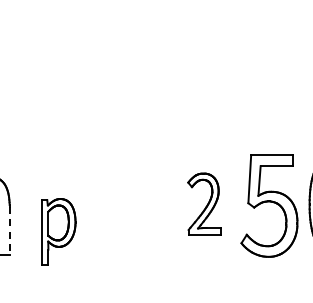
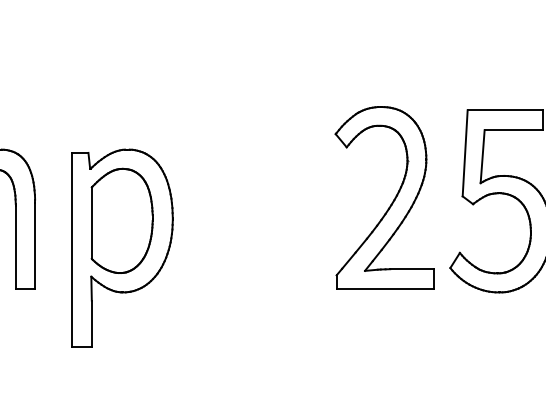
part: (204, 203) -> (384, 196), size x1.67
line: (9, 231) -> (34, 247), dashed -> solid
part: (58, 231) -> (122, 247), size x1.67

